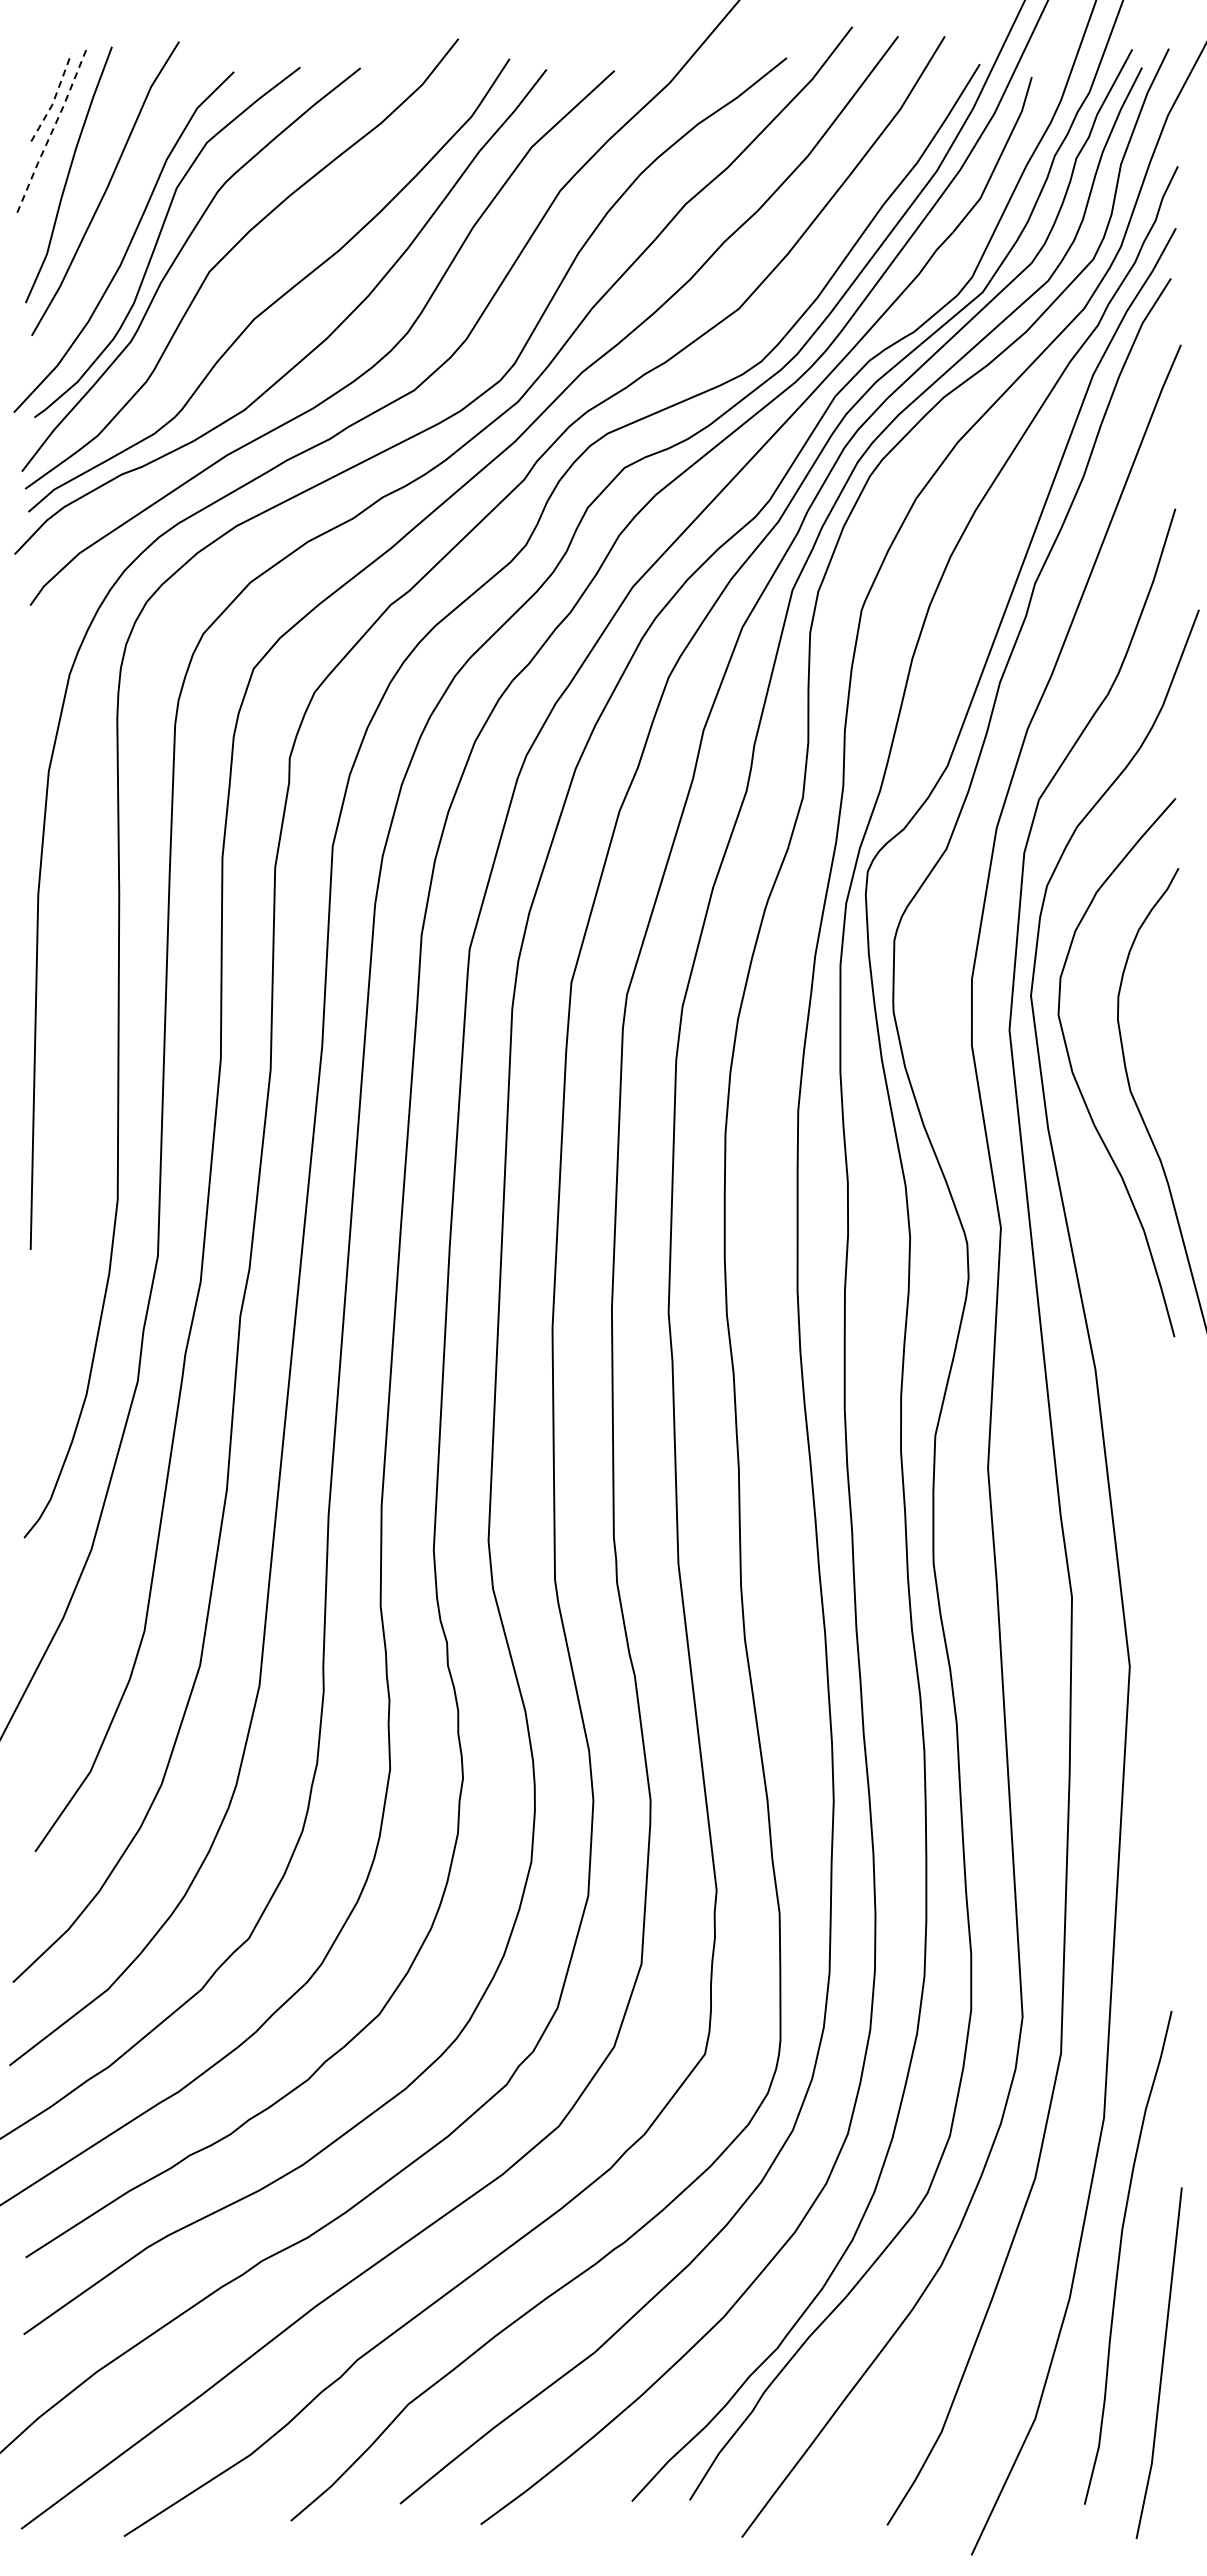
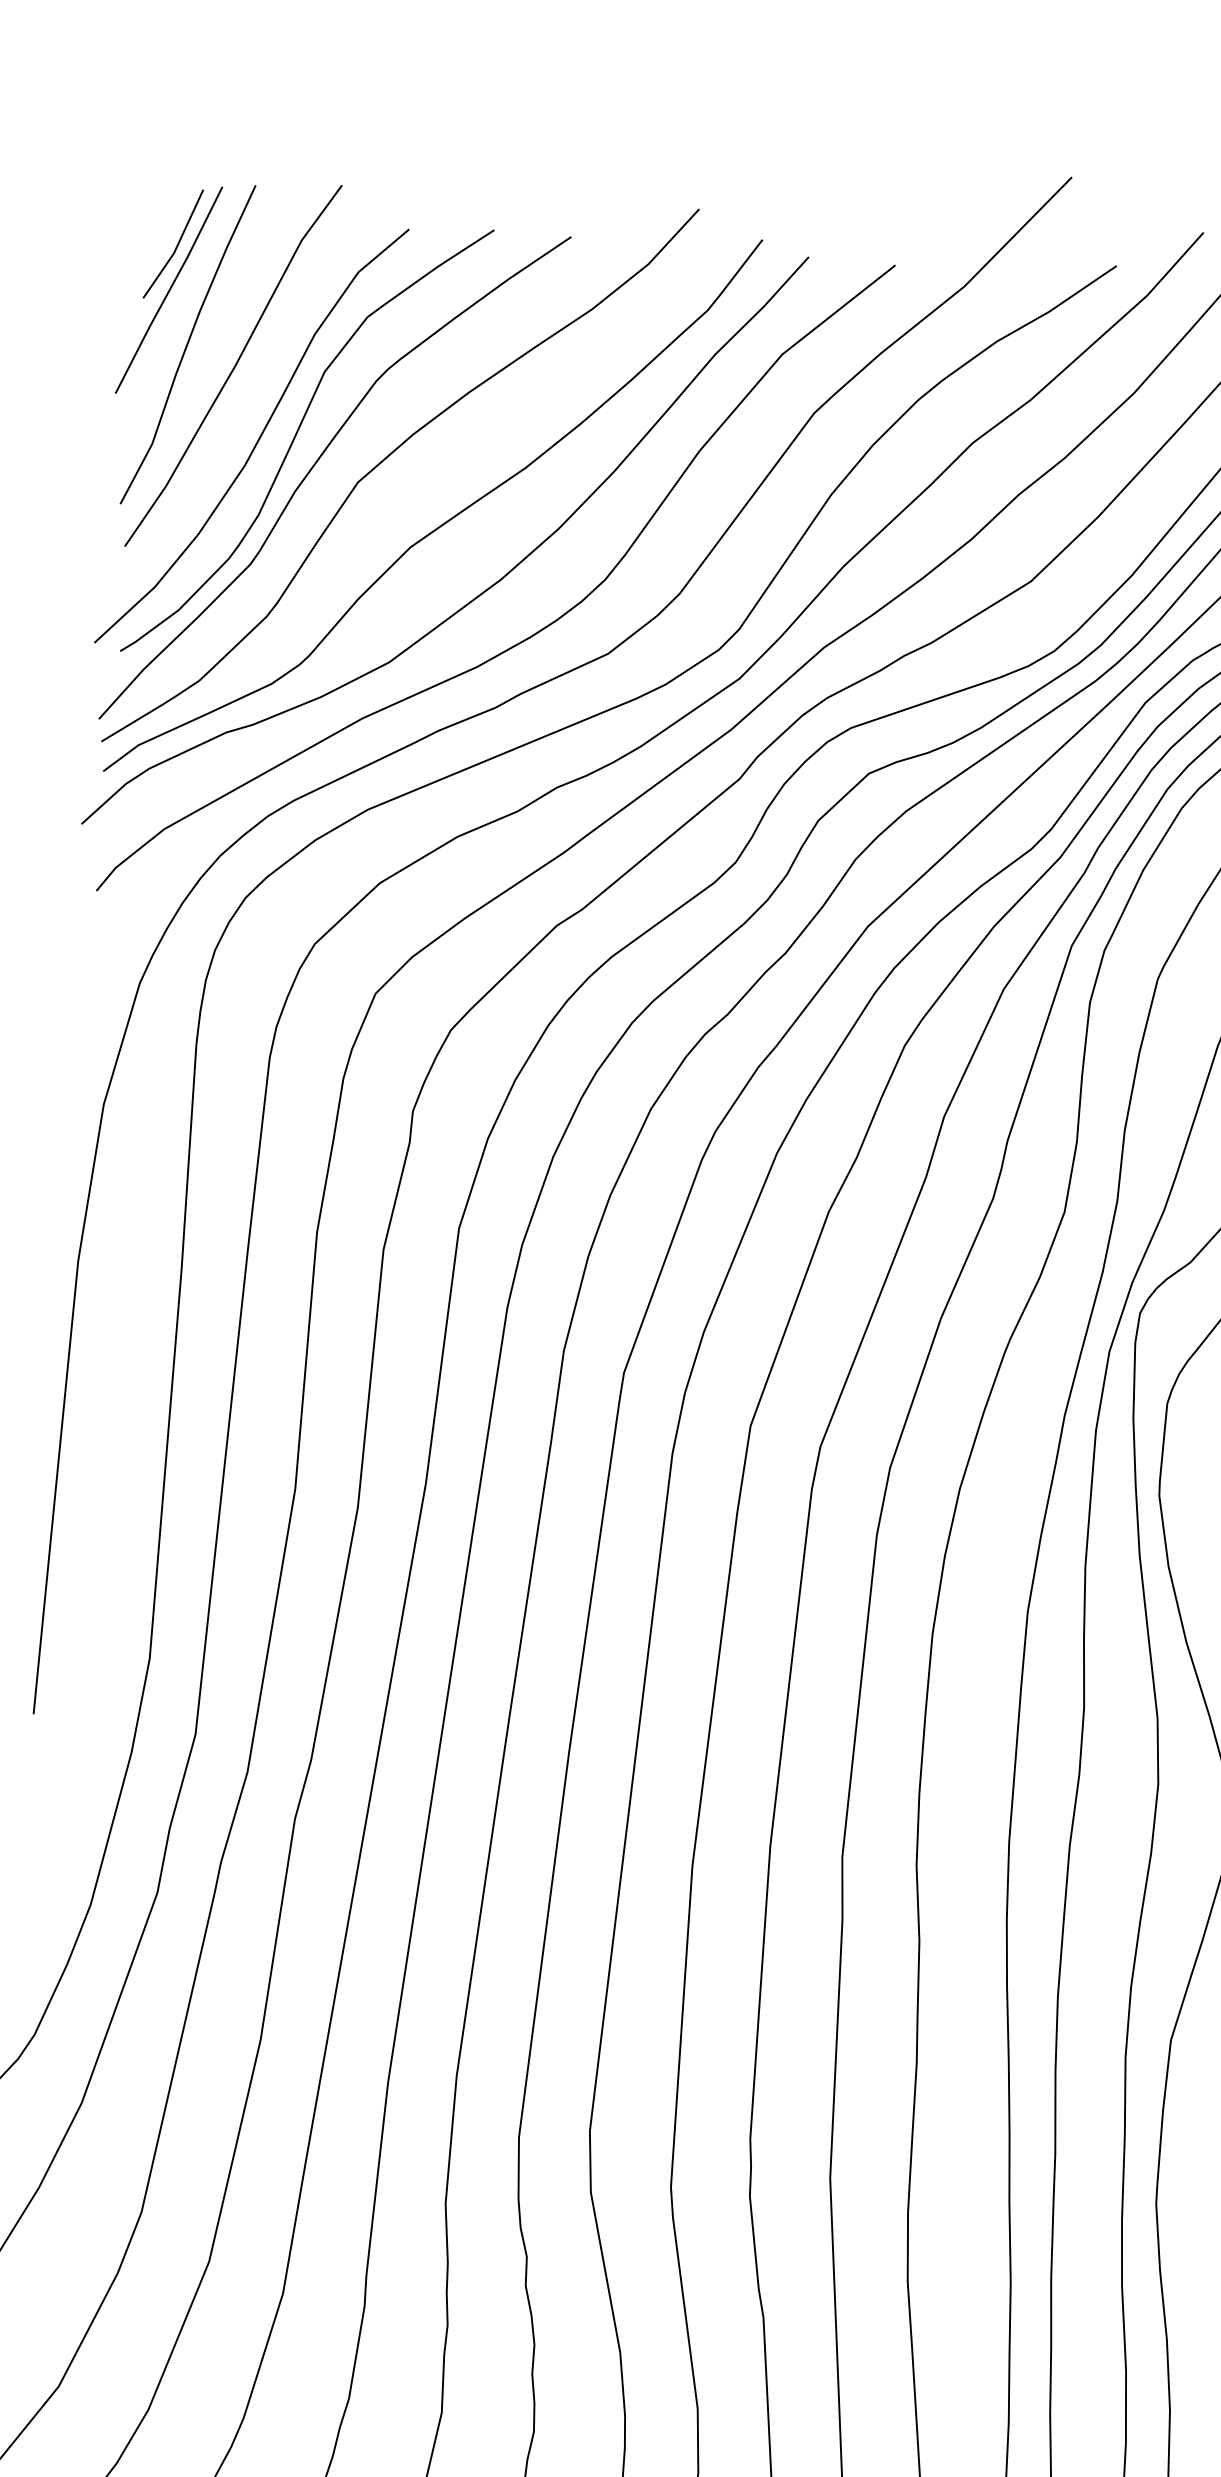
line: (54, 99) -> (177, 246), dashed -> solid
line: (51, 133) -> (169, 290), dashed -> solid

